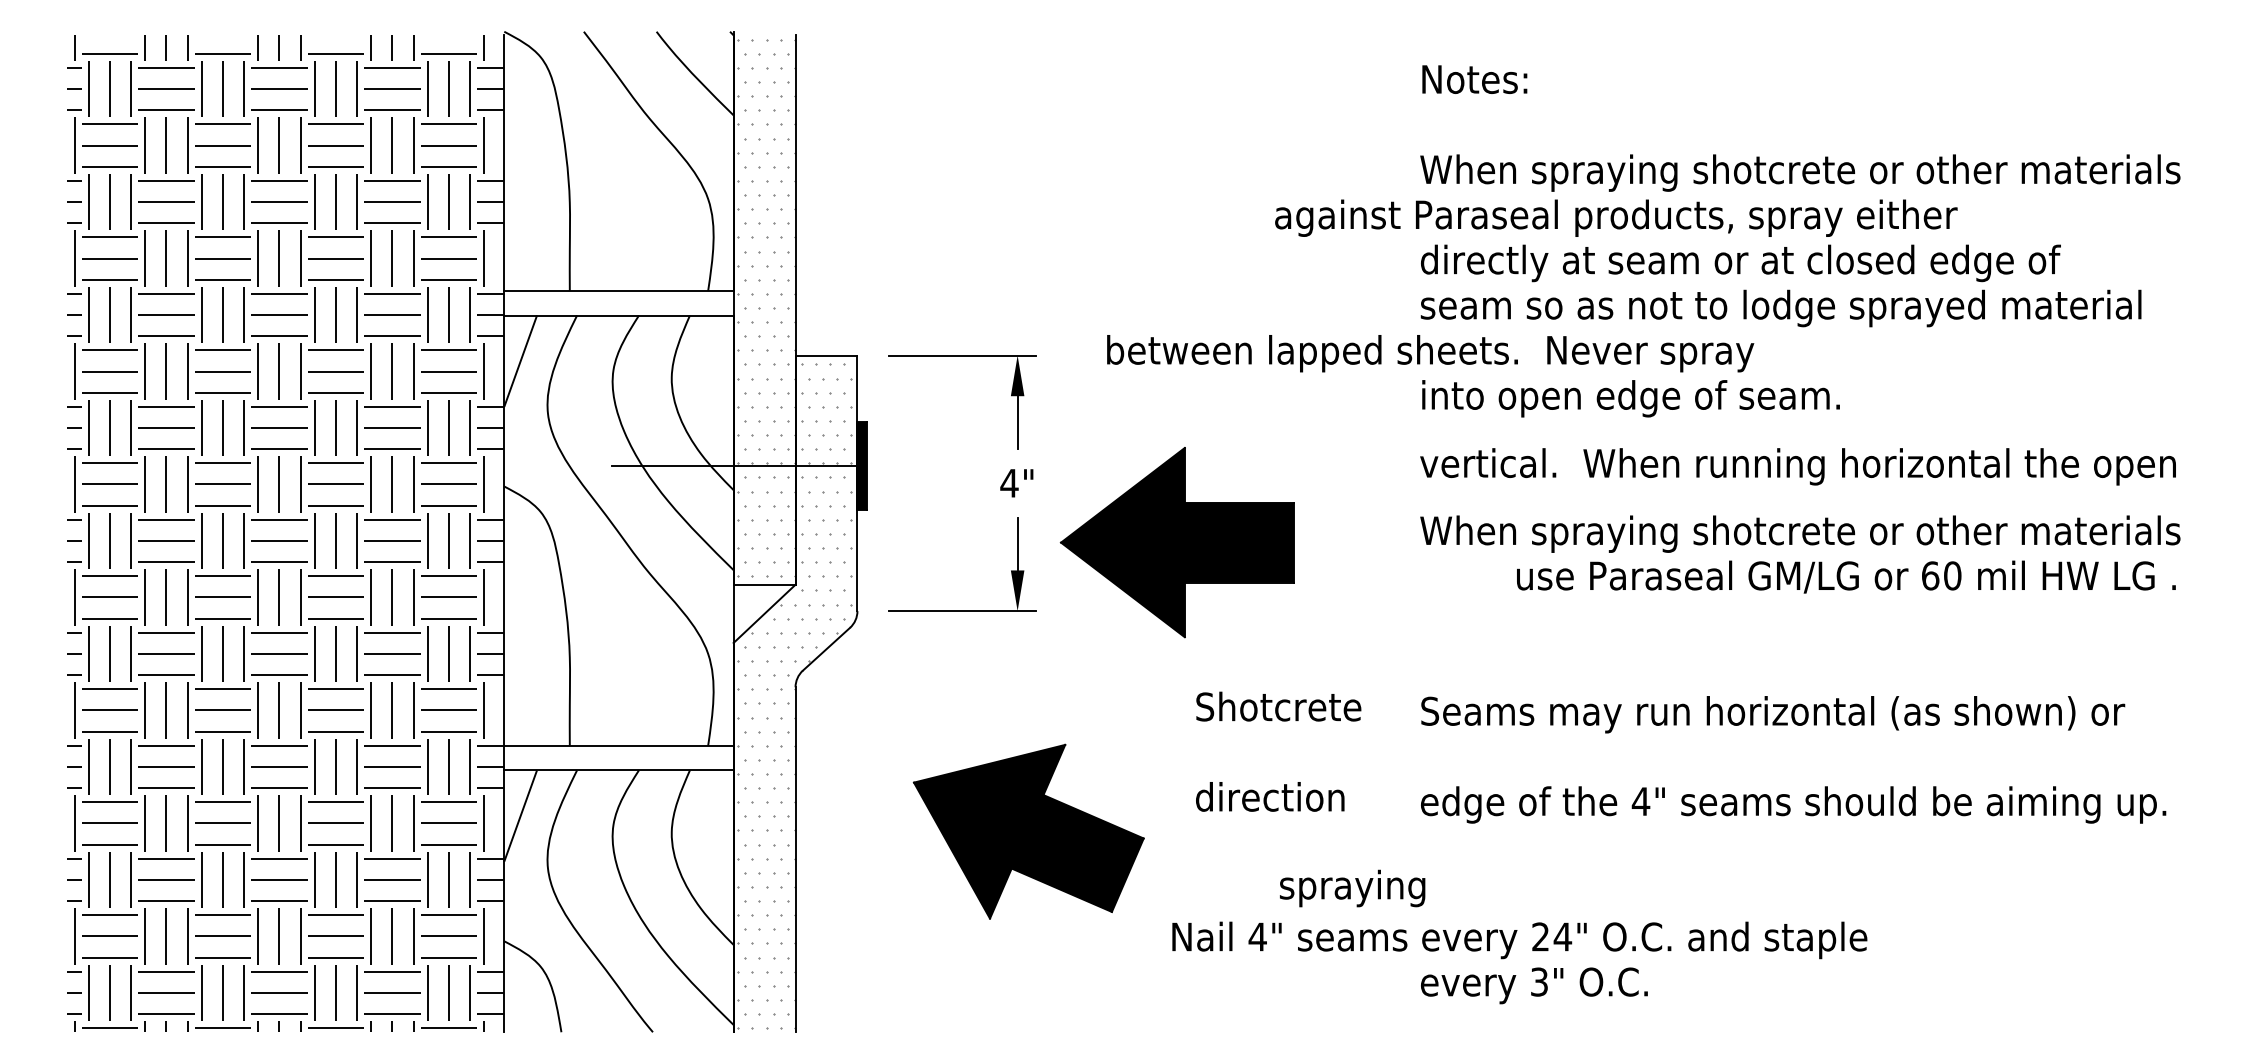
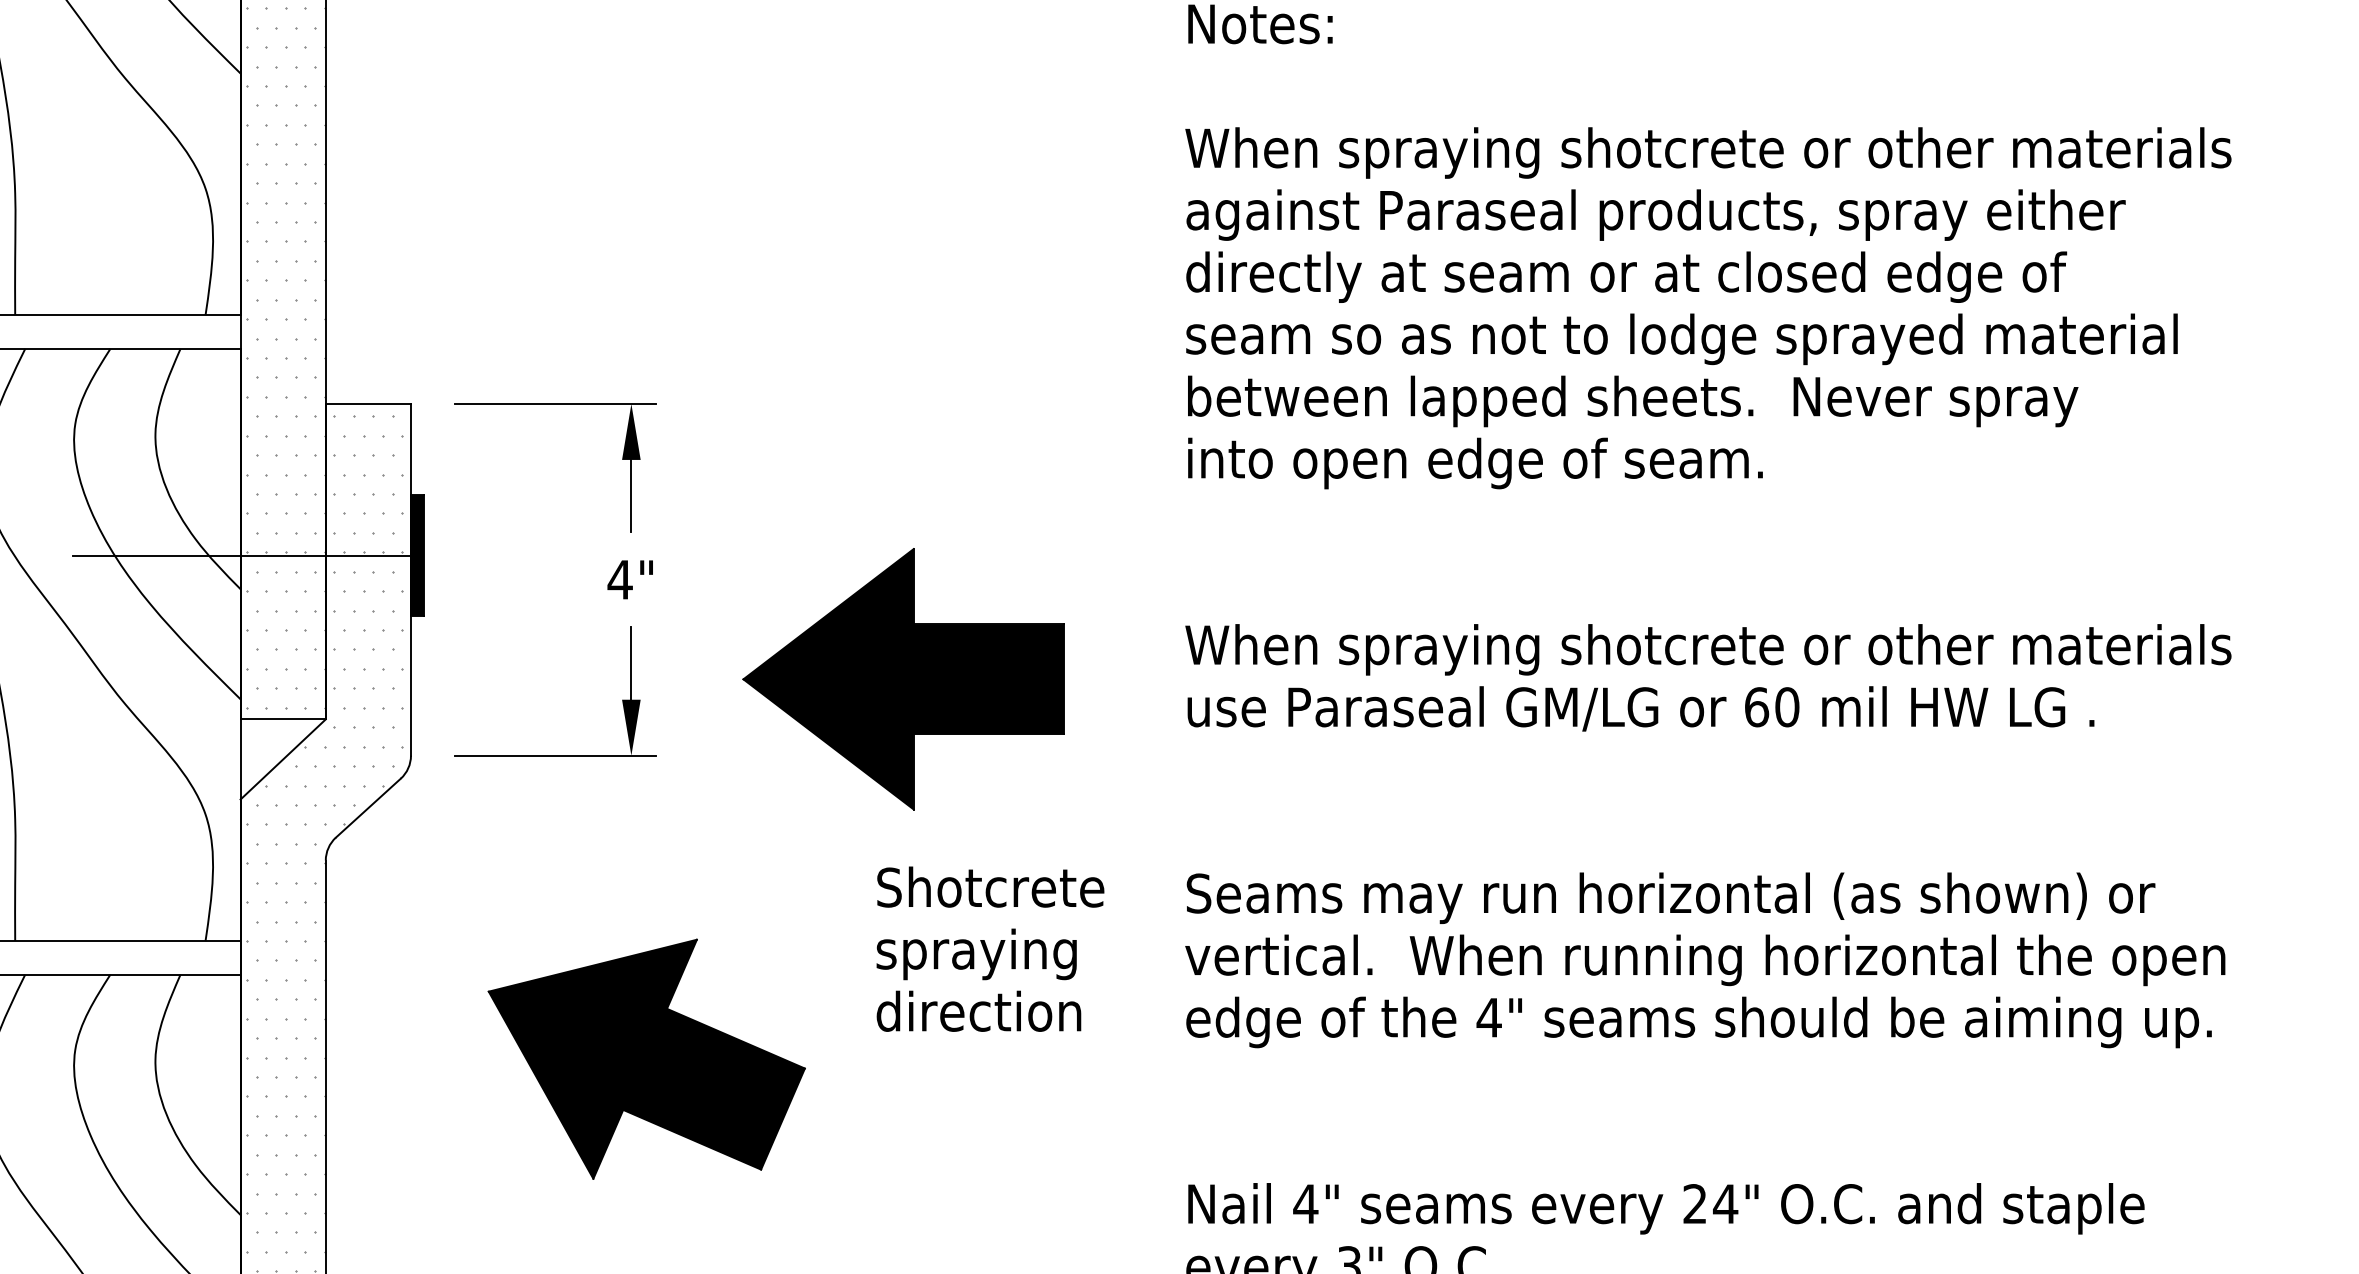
text: (1616, 217) -> (1656, 214), moved
text: (1430, 353) -> (1632, 401), moved
text: (1797, 466) -> (1704, 959), moved
part: (1176, 542) -> (902, 679), moved
text: (1846, 576) -> (1641, 708), moved
text: (1352, 888) -> (976, 954), moved
text: (1519, 940) -> (1665, 1208), moved

